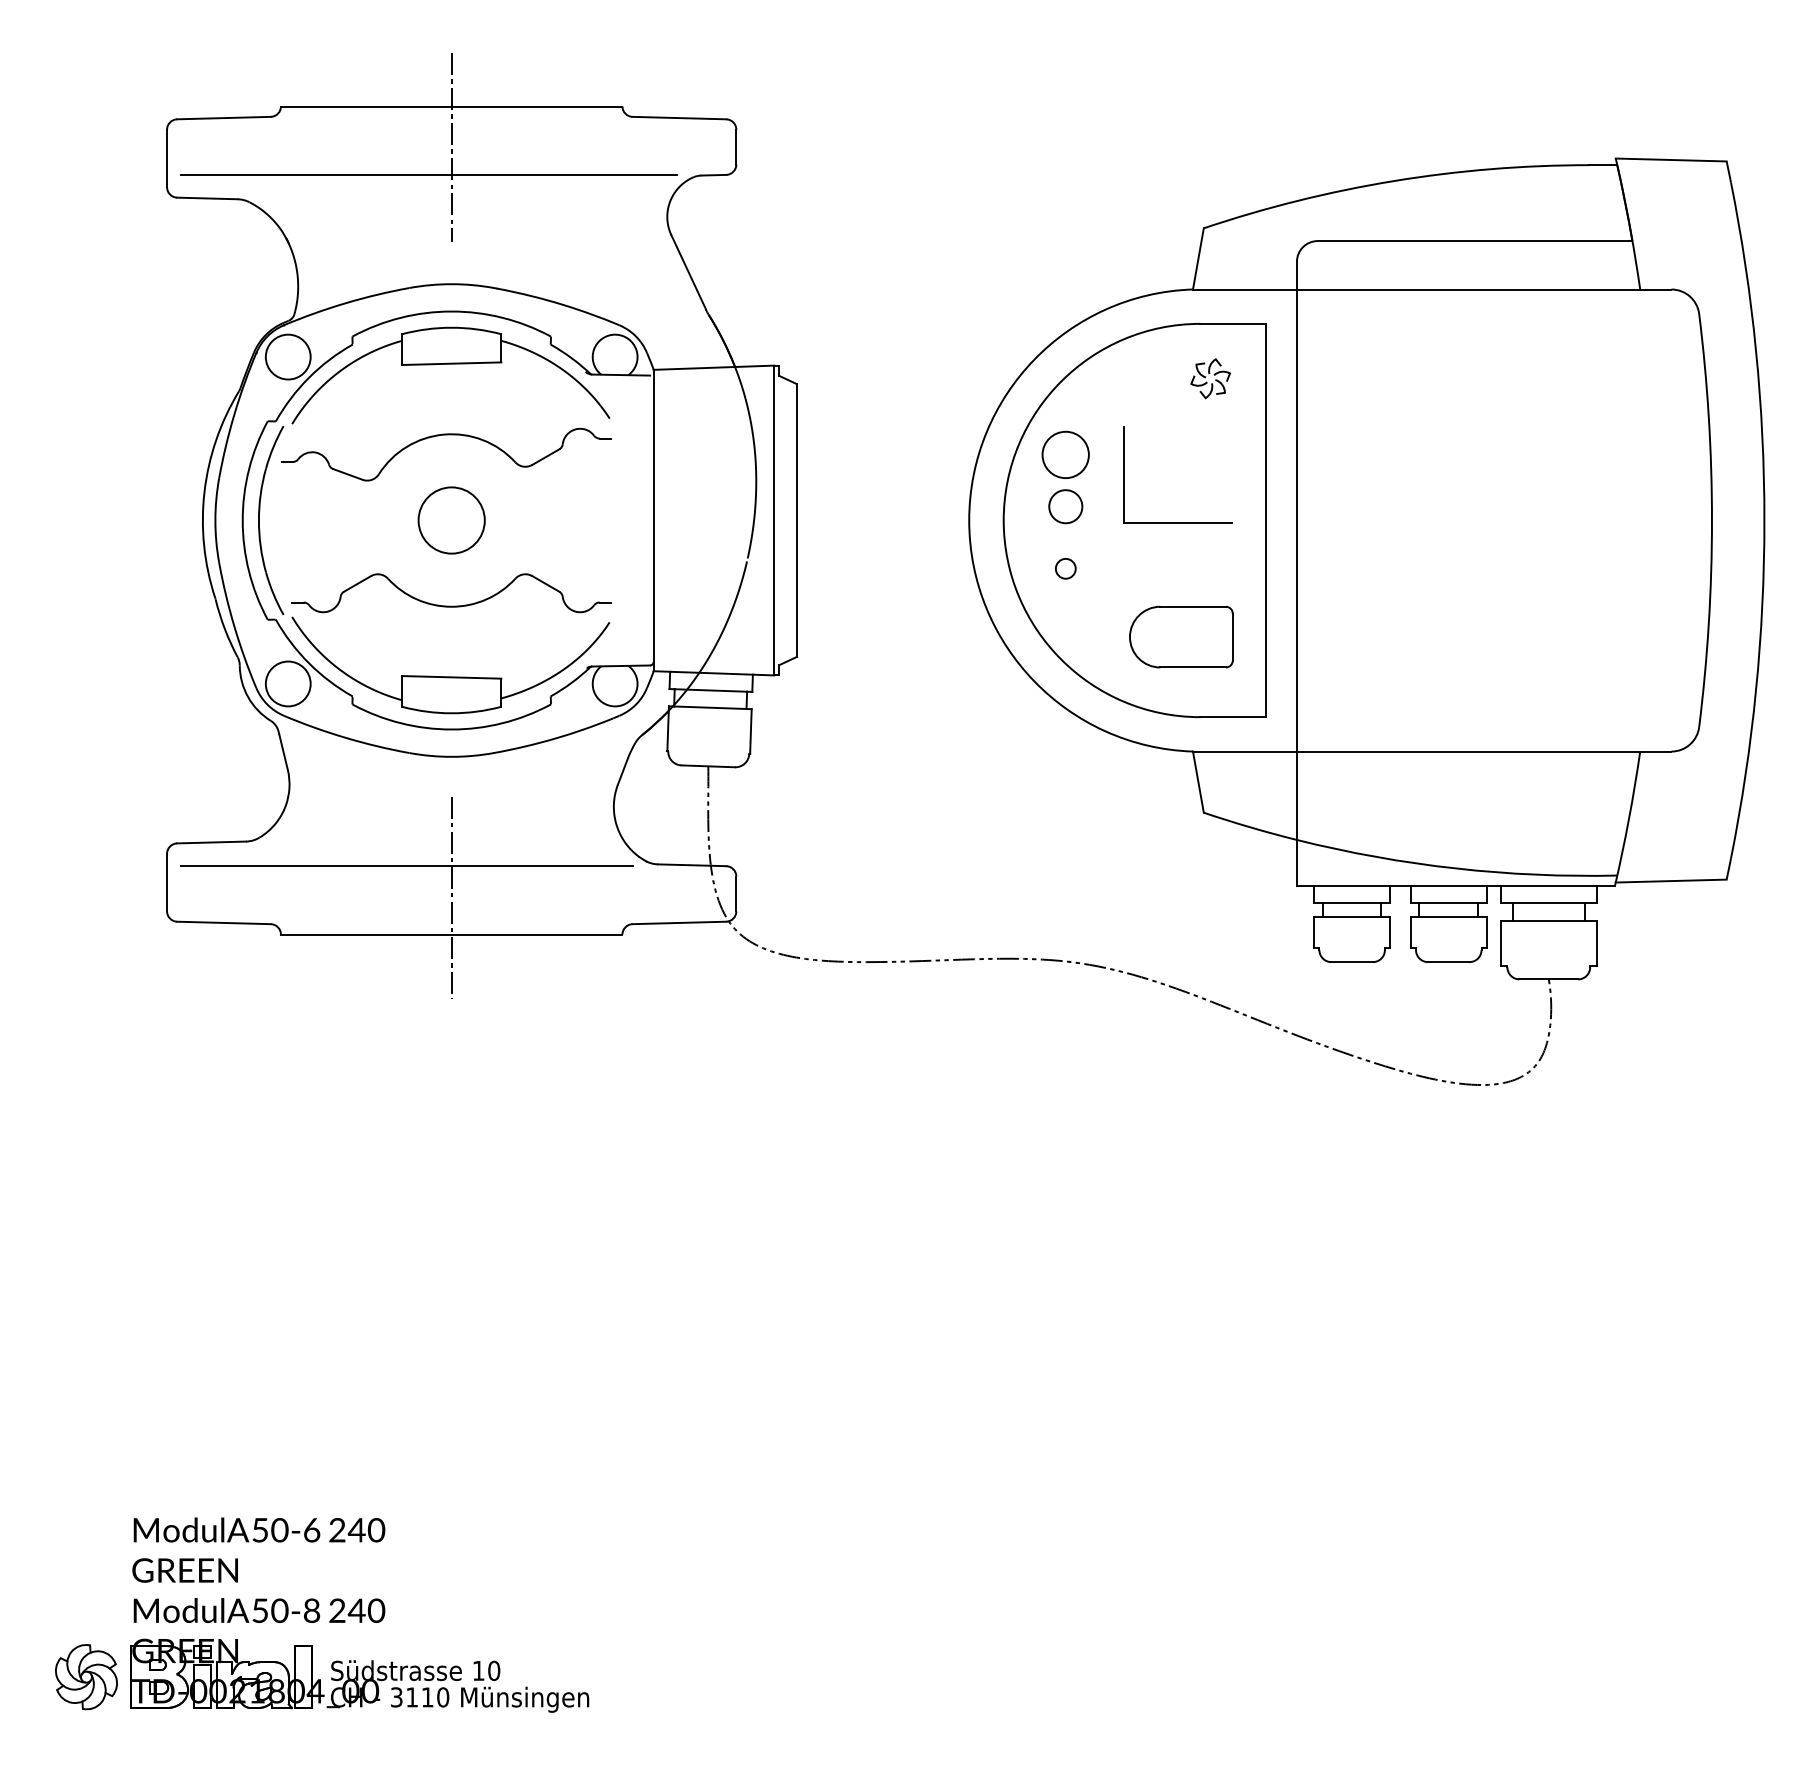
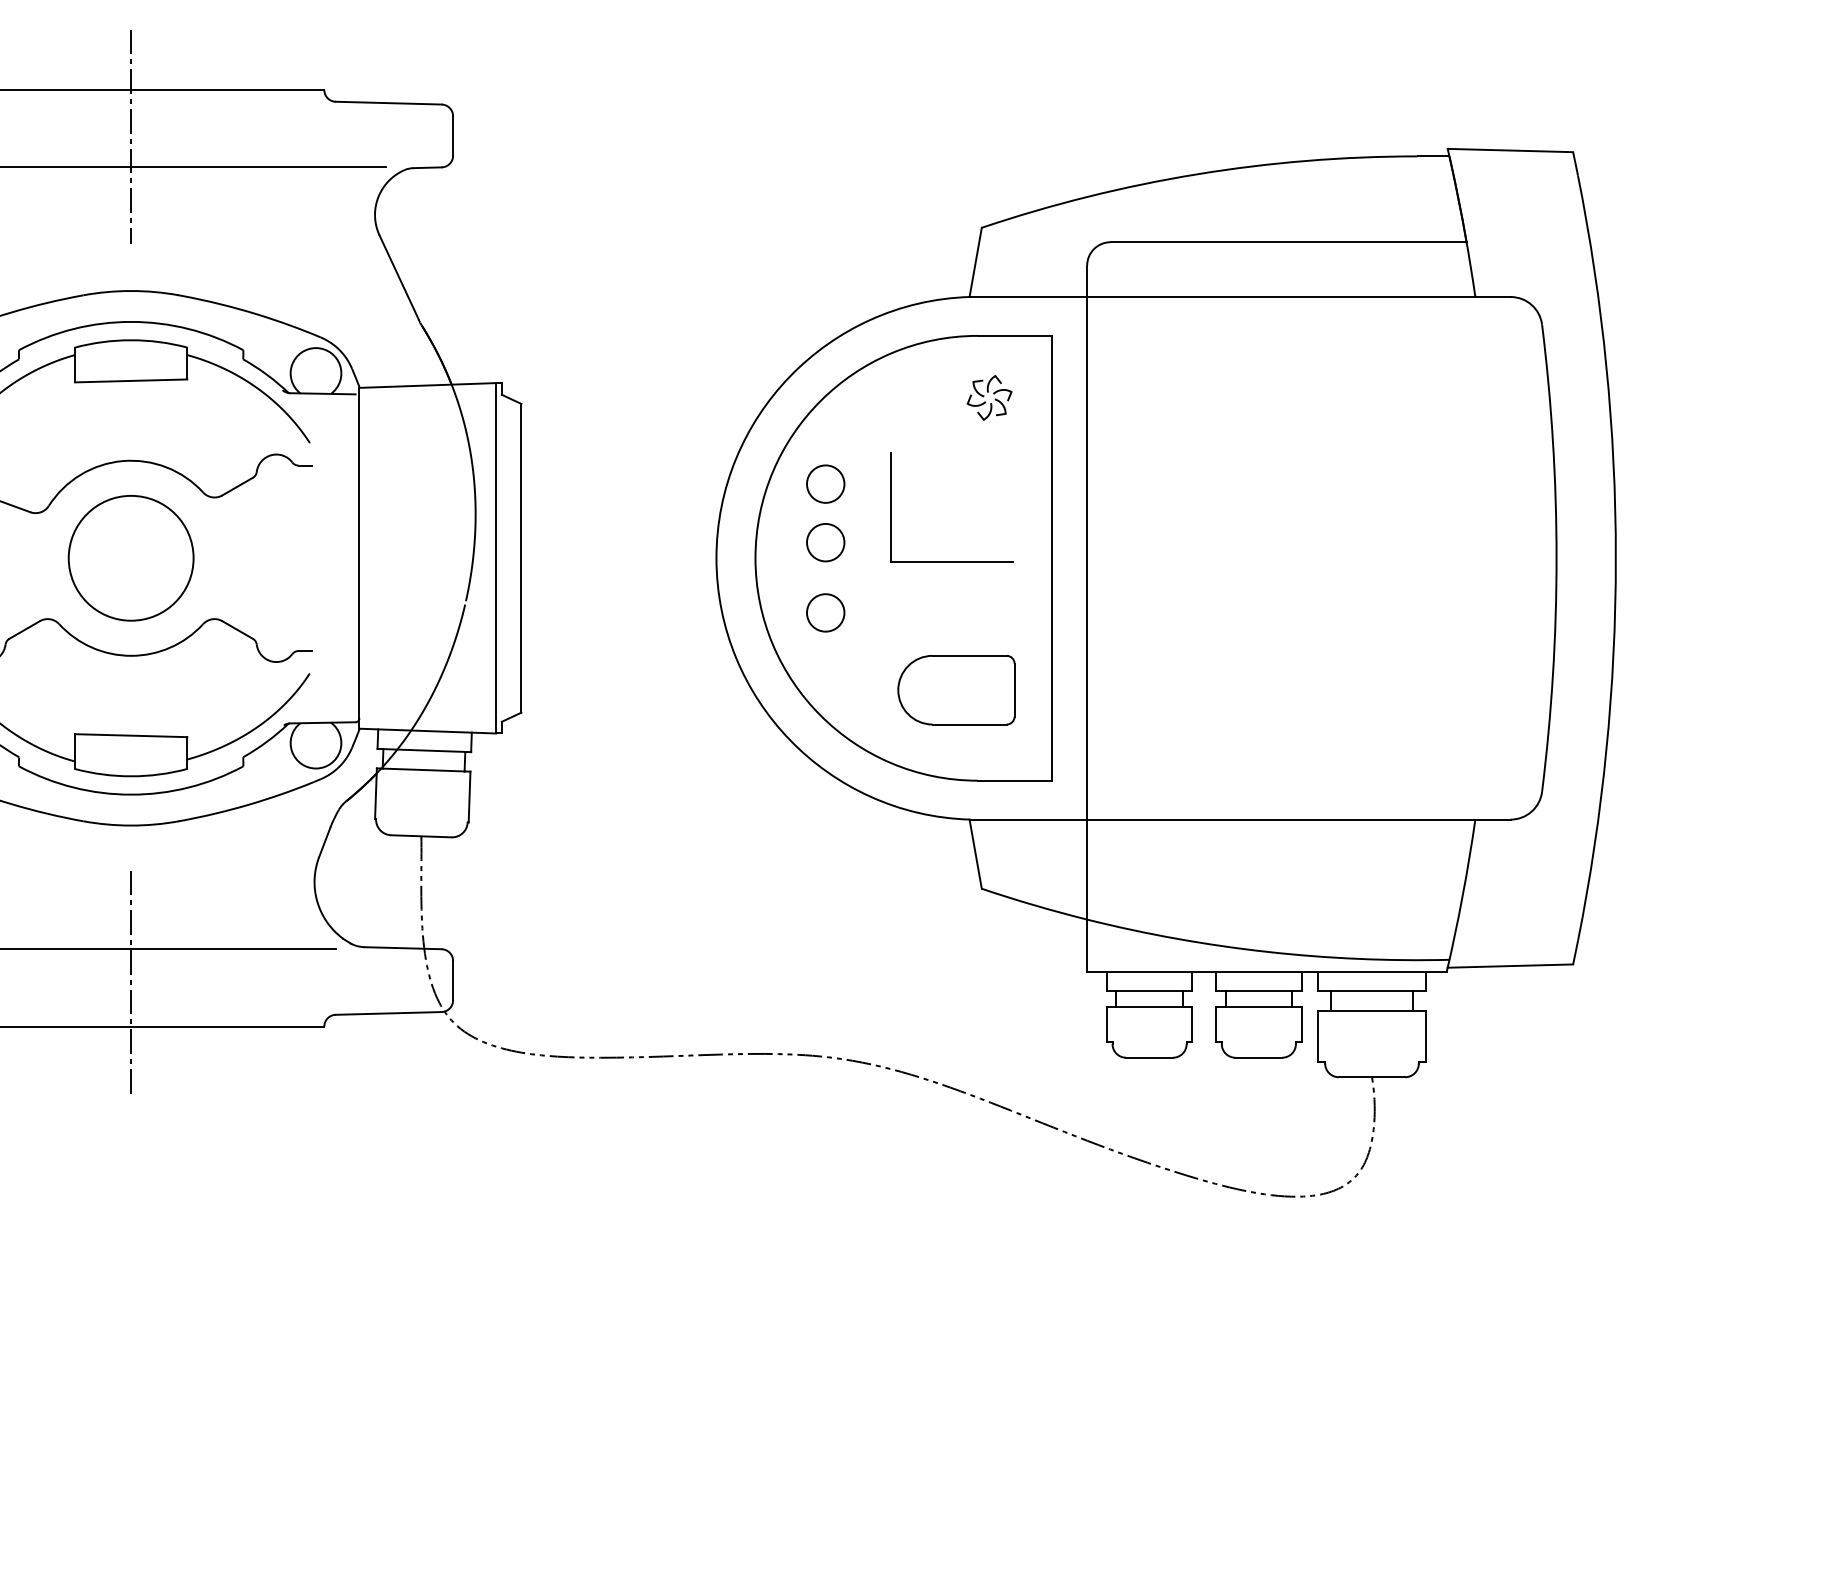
circle: (1065, 454) -> (825, 483), size x0.71
circle: (451, 520) -> (130, 558), size x1.67
circle: (1065, 568) -> (825, 612), size x1.67

